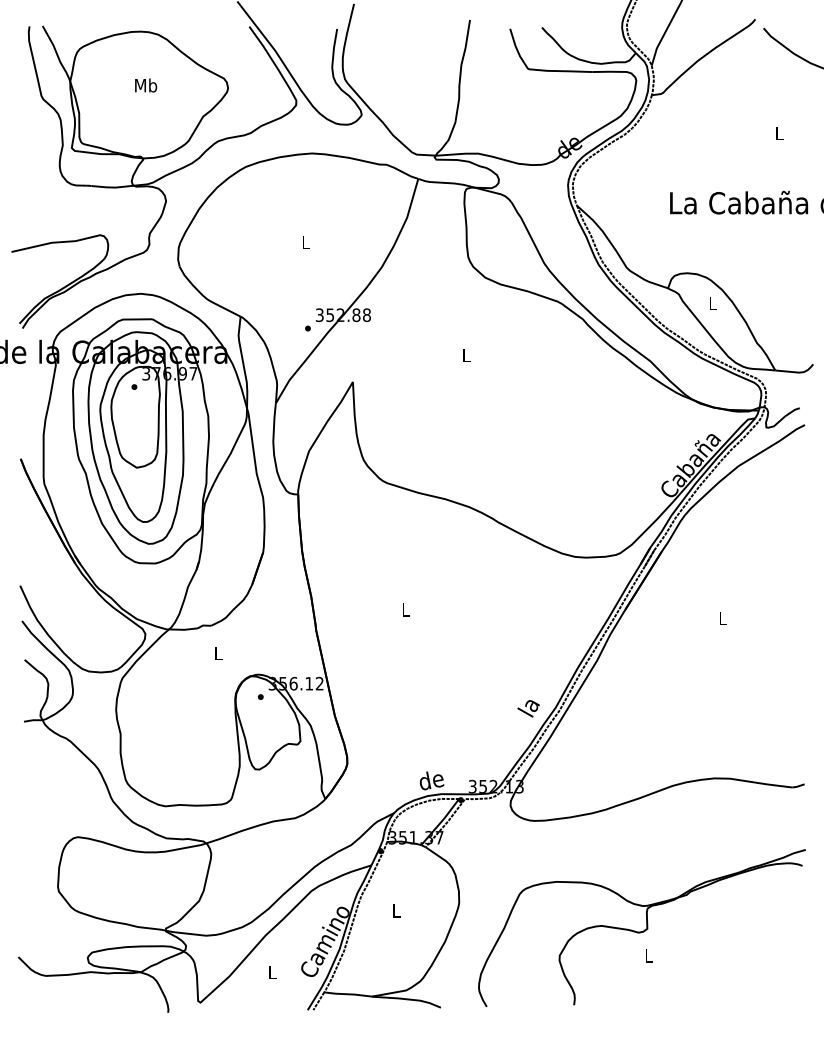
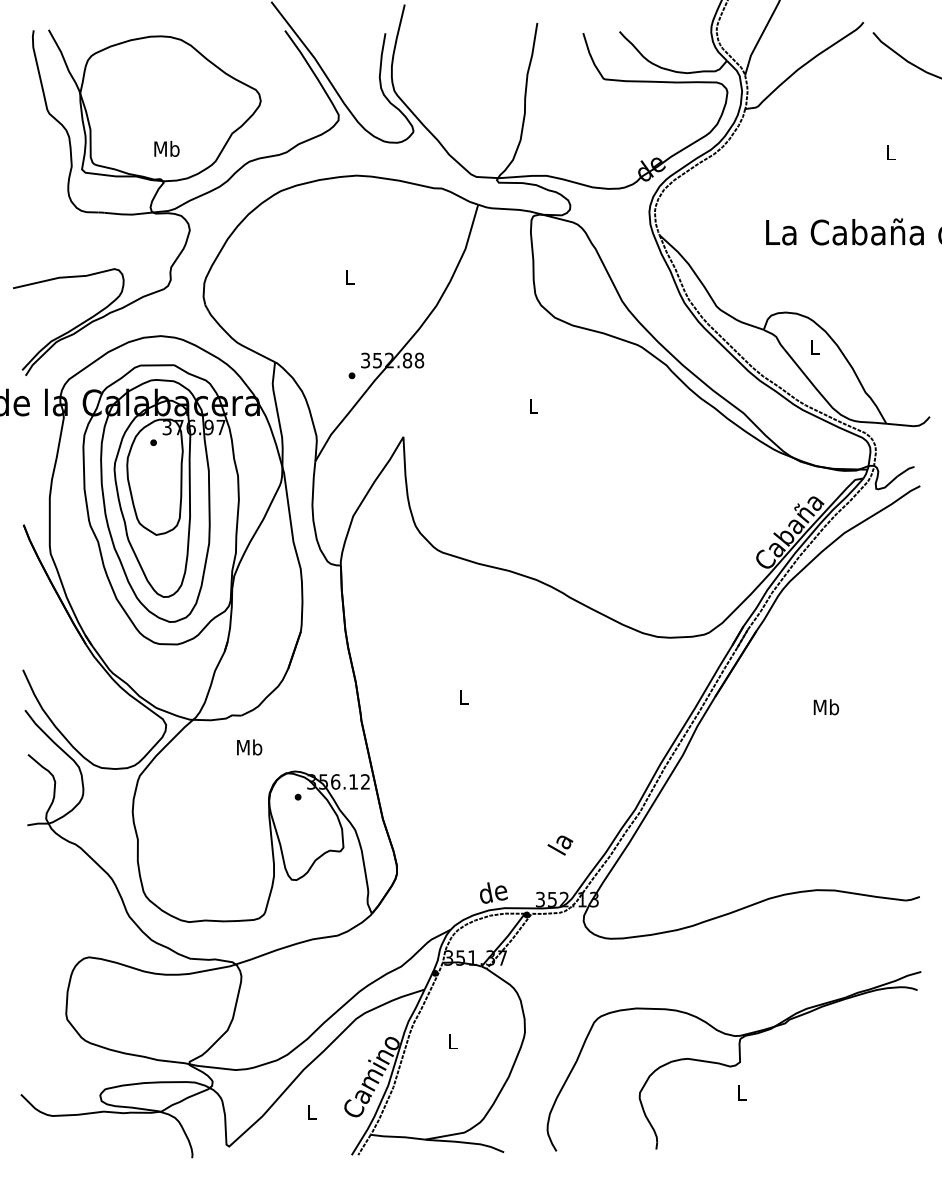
text: (145, 85) -> (166, 148), moved
text: (722, 618) -> (826, 707), L -> Mb
text: (218, 653) -> (249, 747), L -> Mb
text: (528, 708) -> (560, 845), moved

